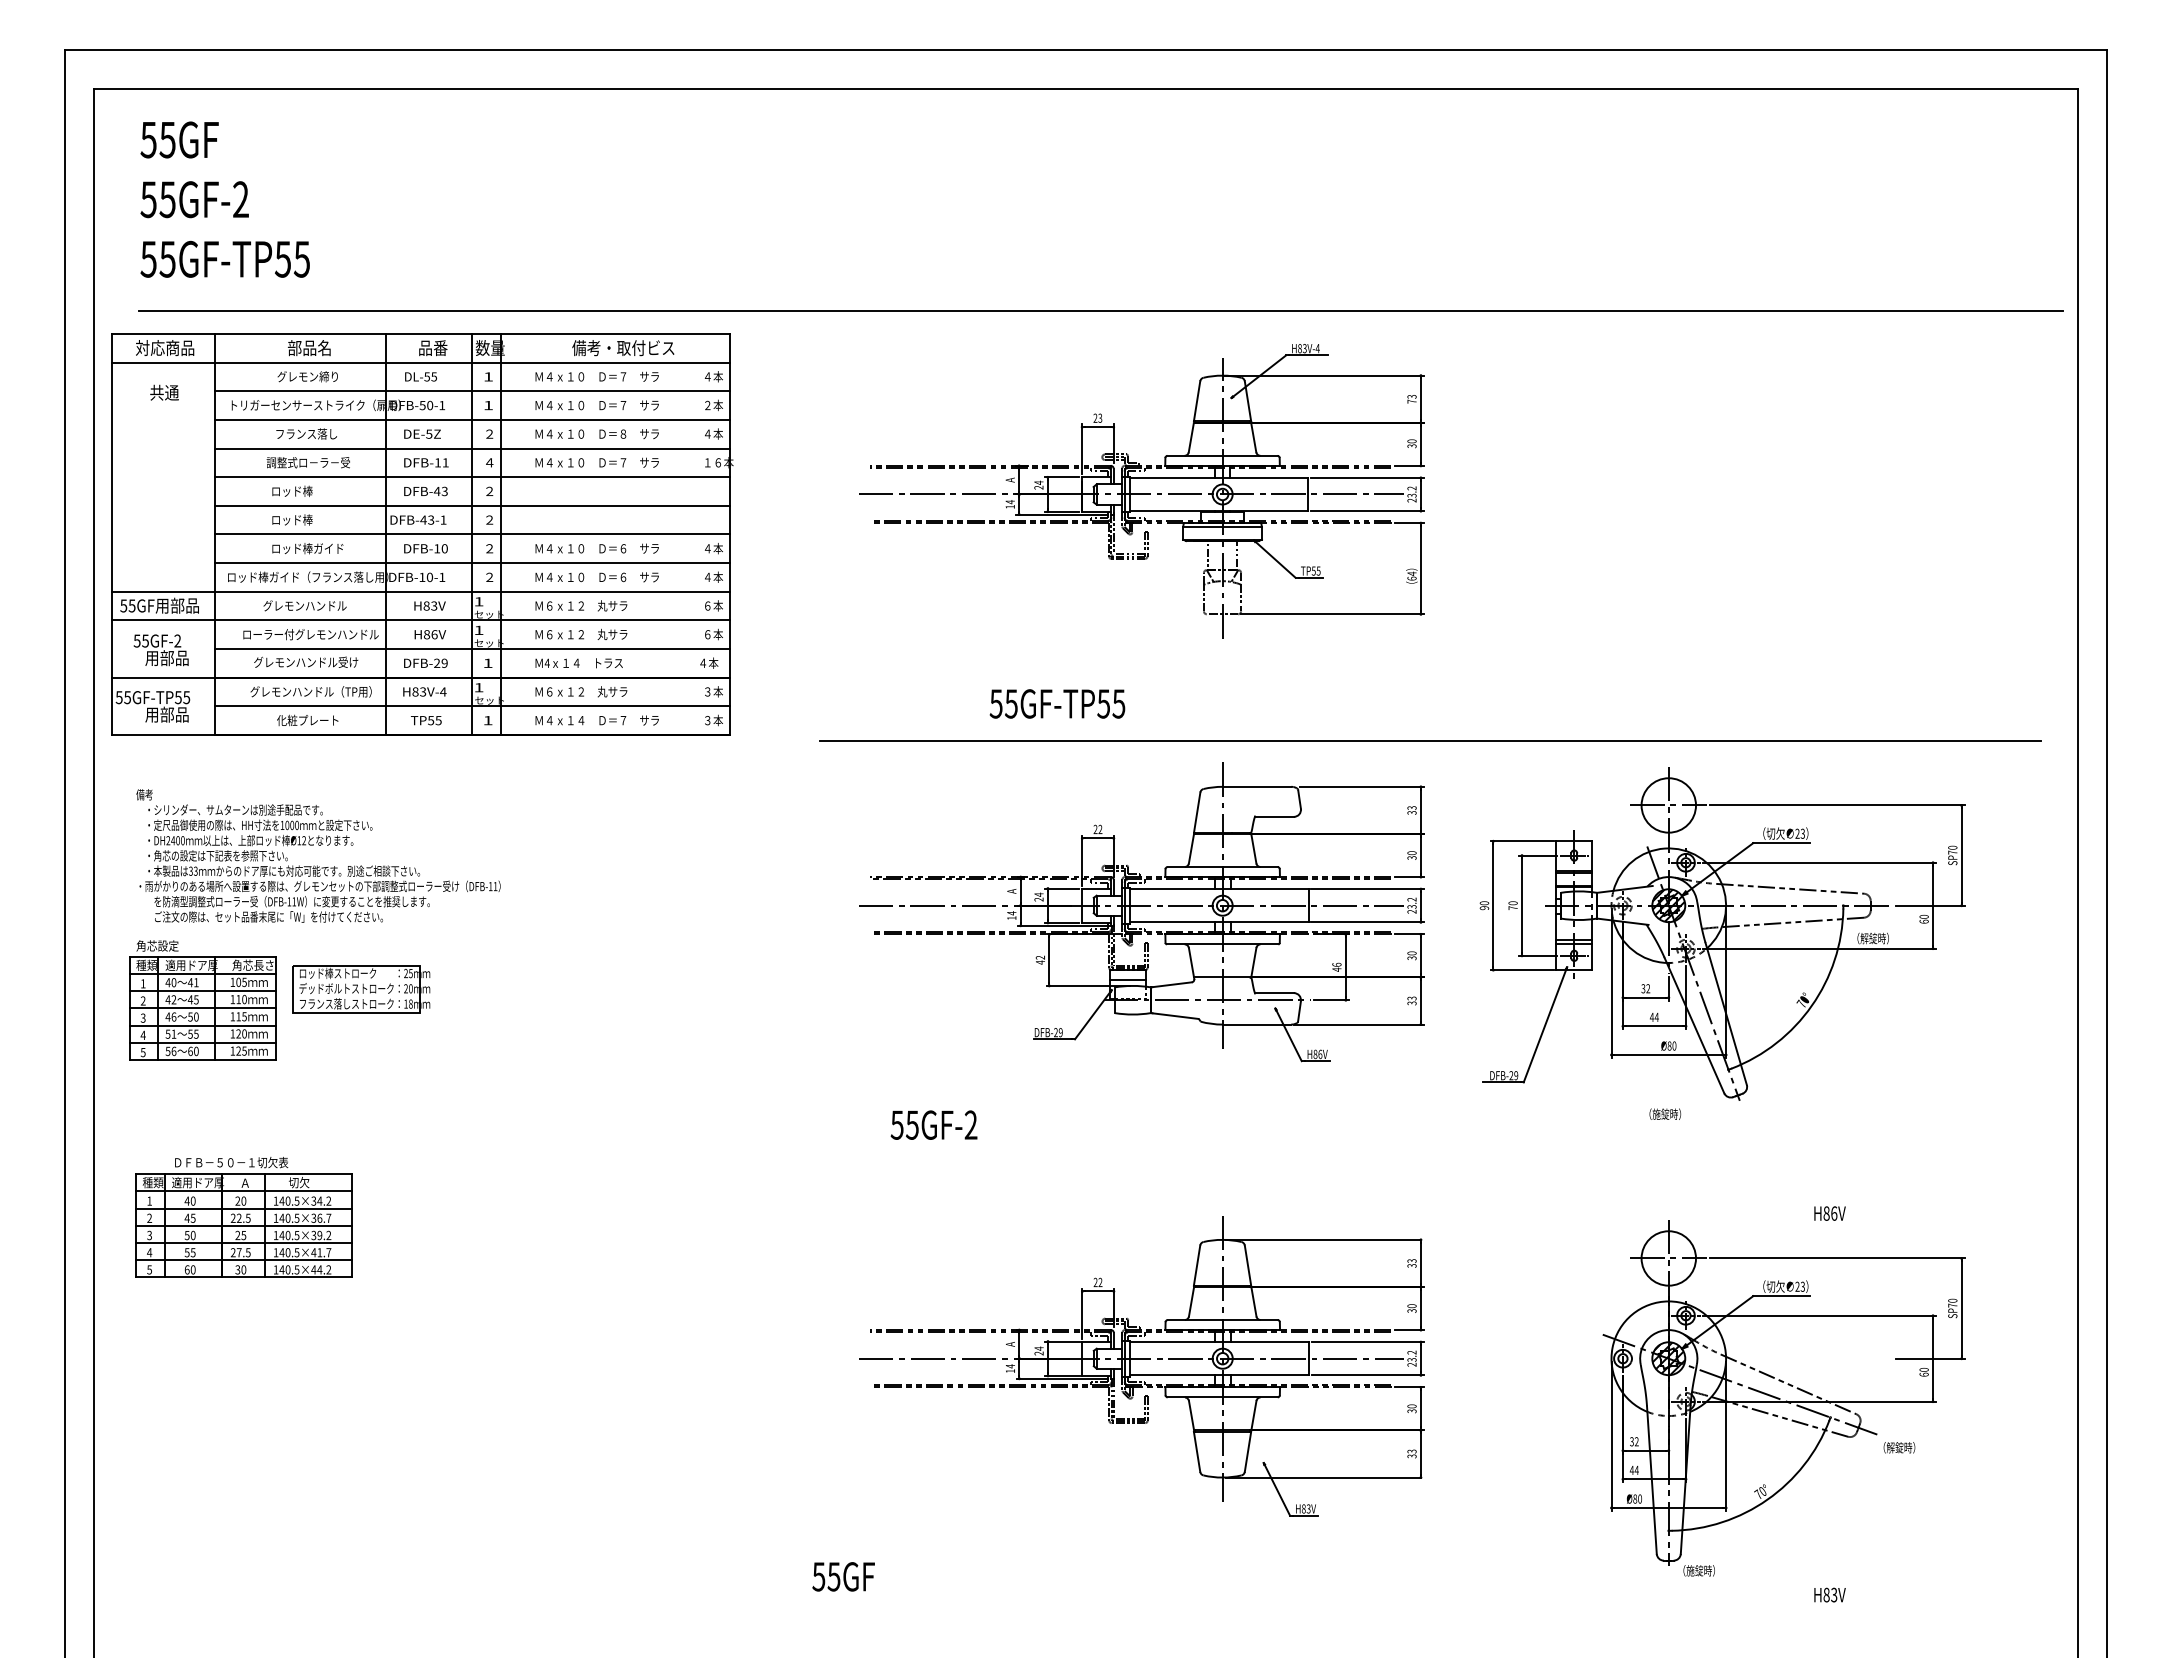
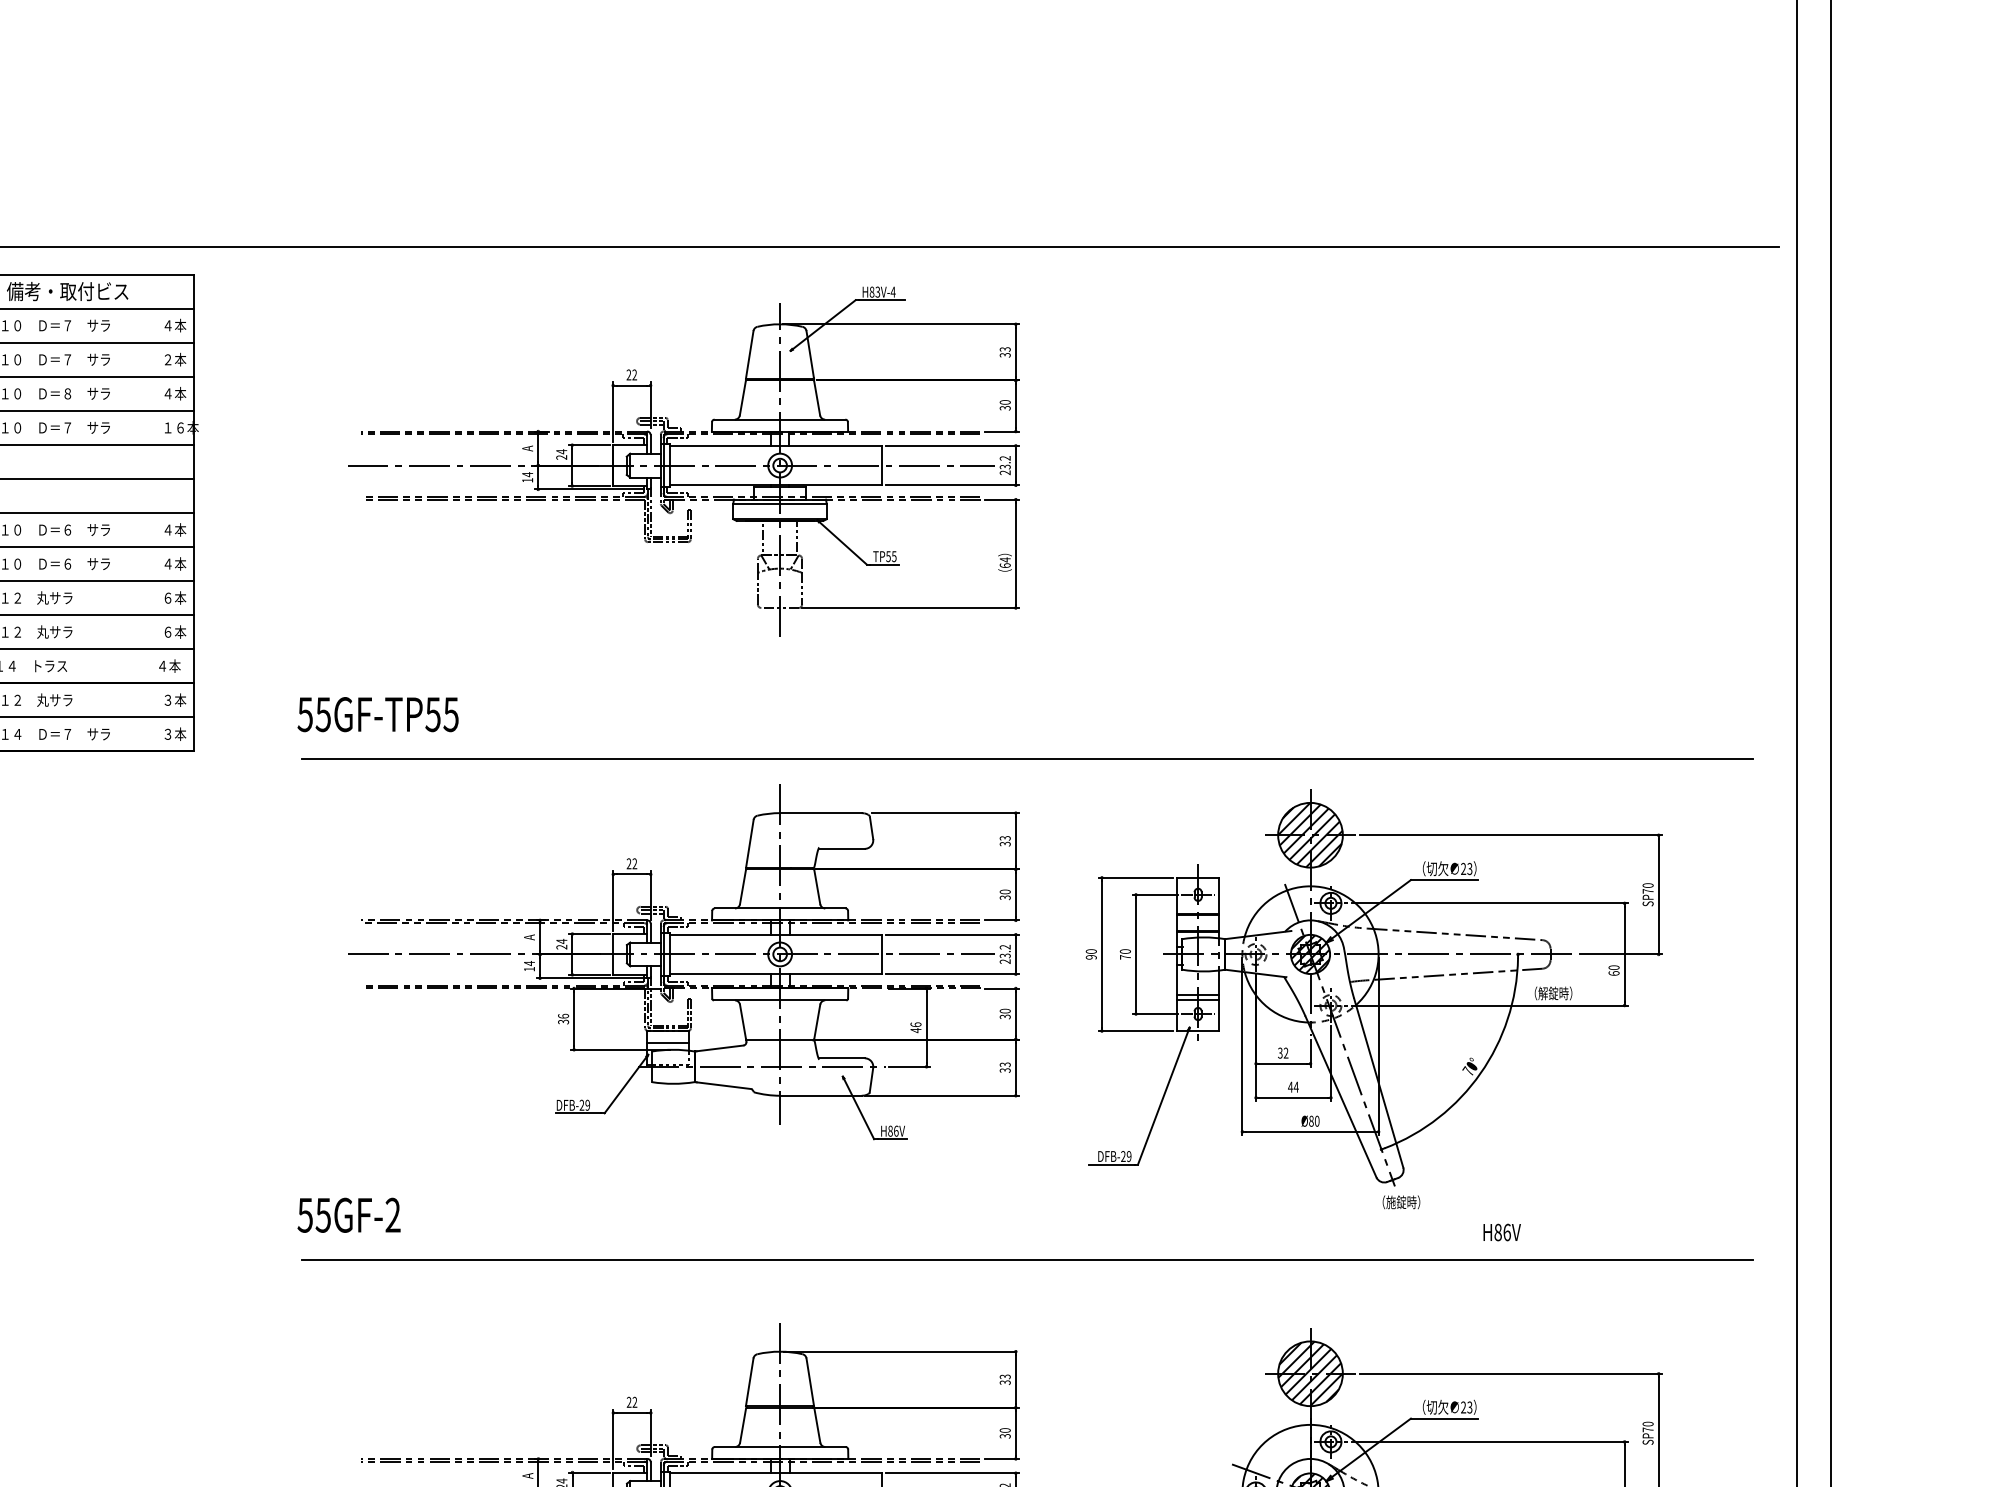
text: (1411, 401) -> (1004, 355), 73 -> 33
text: (1100, 418) -> (634, 375), 23 -> 22
text: (1057, 703) -> (378, 714), moved
hatch: (1668, 805) -> (1310, 835), added
text: (1040, 959) -> (563, 1018), 42 -> 36
text: (1665, 1113) -> (1401, 1201), moved
text: (933, 1124) -> (348, 1214), moved
line: (1430, 1162) -> (1027, 1259), added
text: (1829, 1213) -> (1501, 1232), moved
hatch: (1668, 1258) -> (1310, 1373), added

